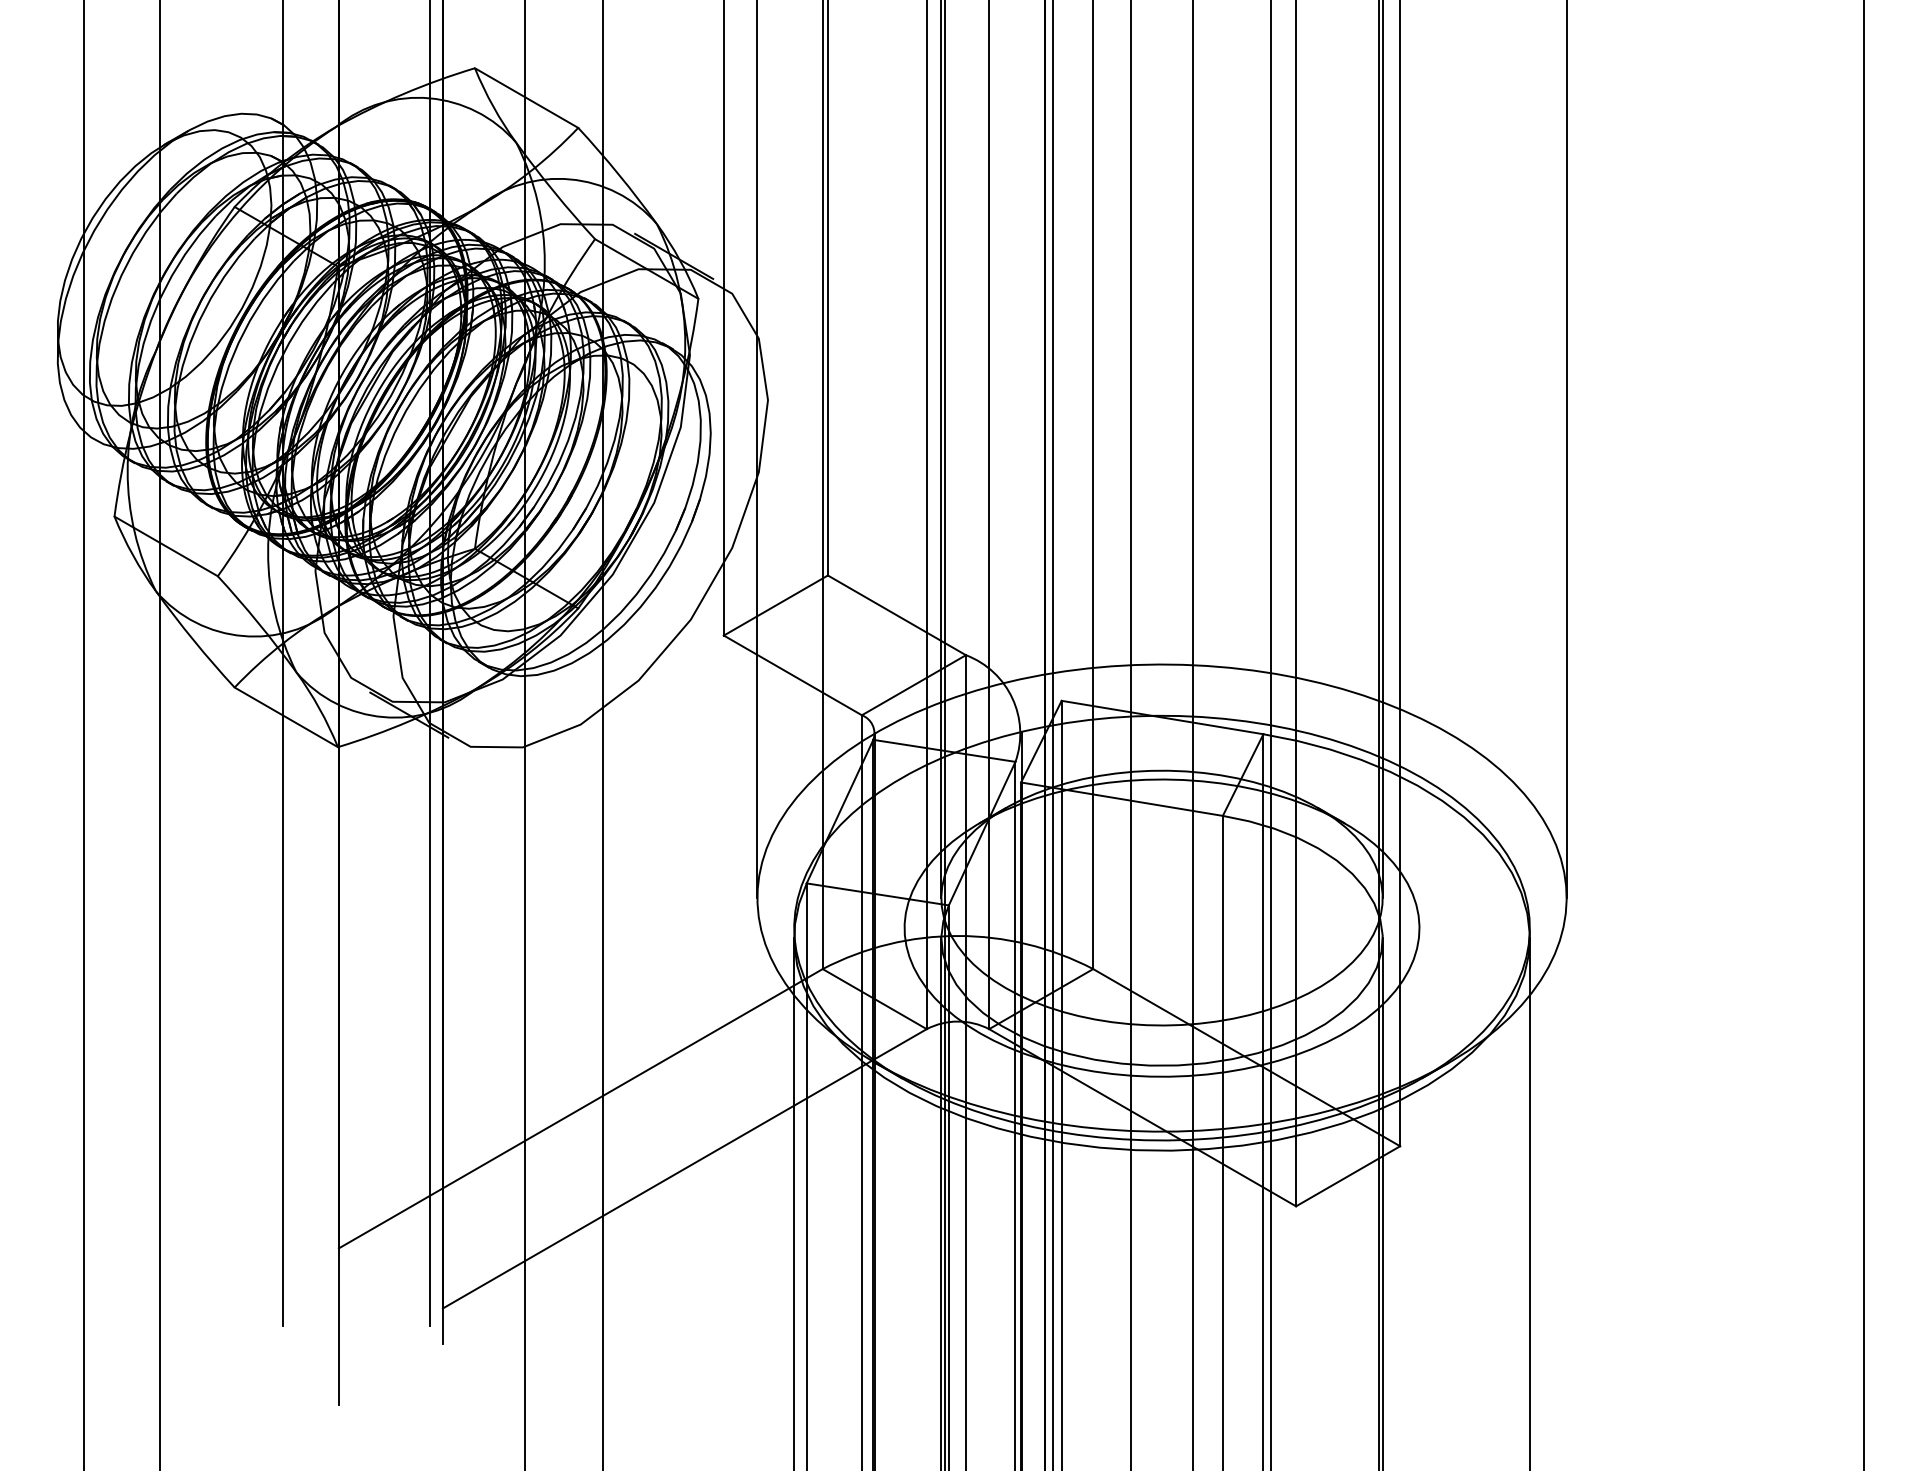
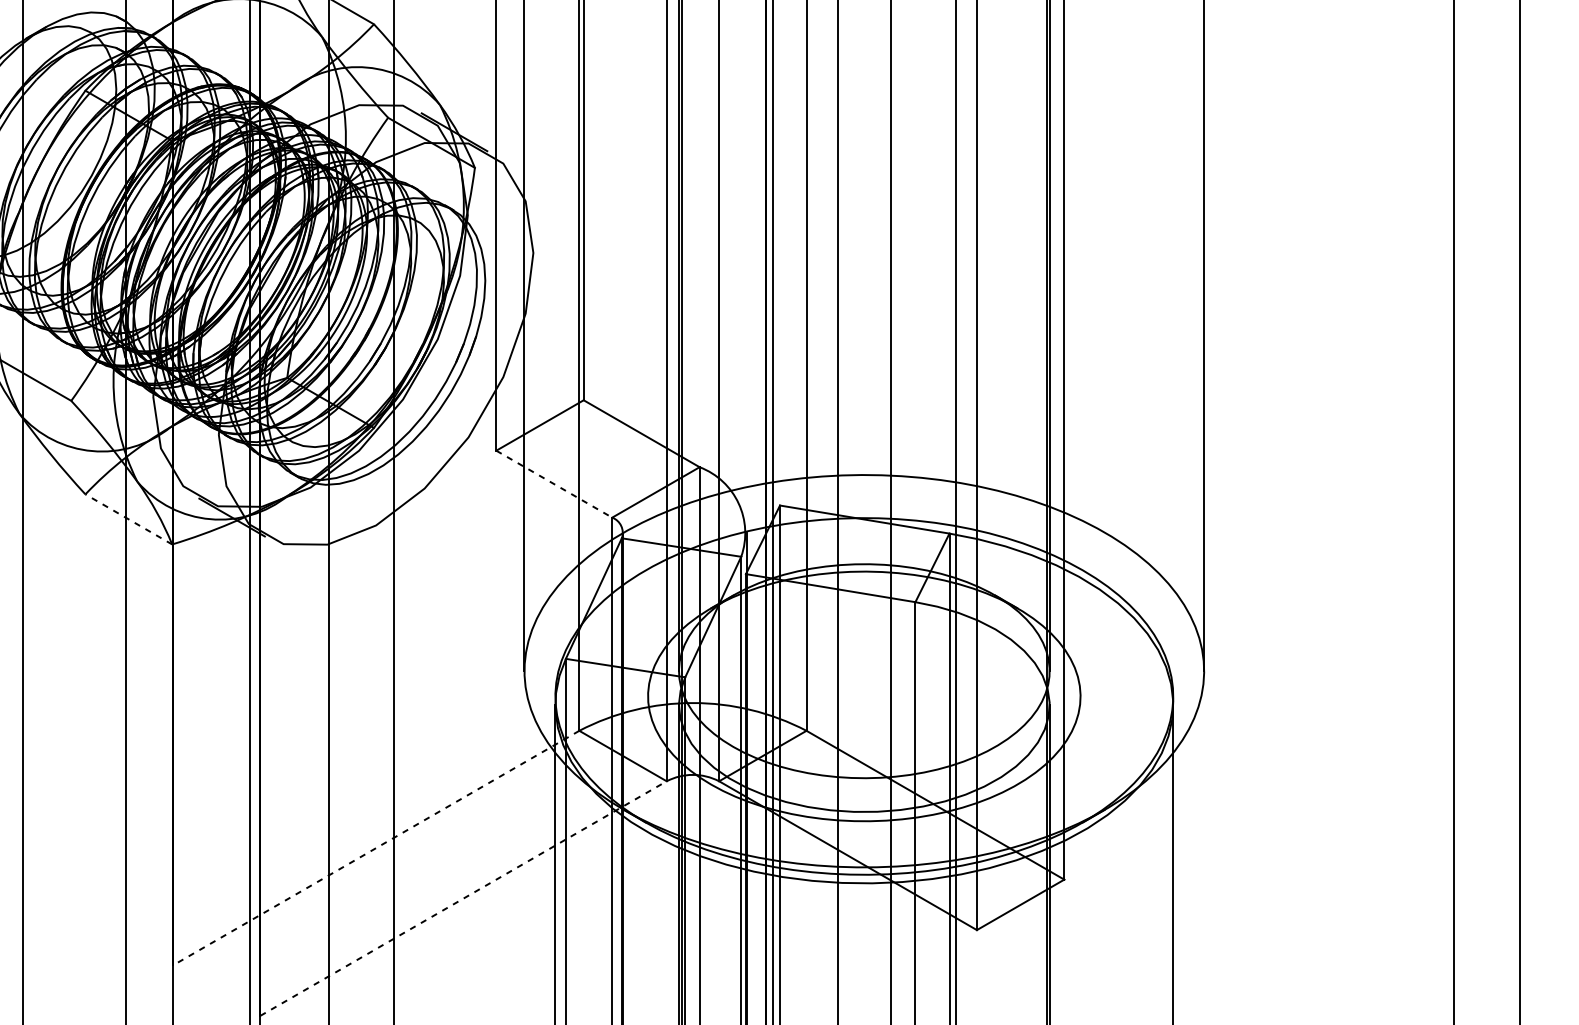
line: (792, 675) -> (553, 484), solid -> dashed
line: (286, 717) -> (128, 519), solid -> dashed
line: (580, 1108) -> (375, 847), solid -> dashed
line: (685, 1168) -> (464, 898), solid -> dashed

